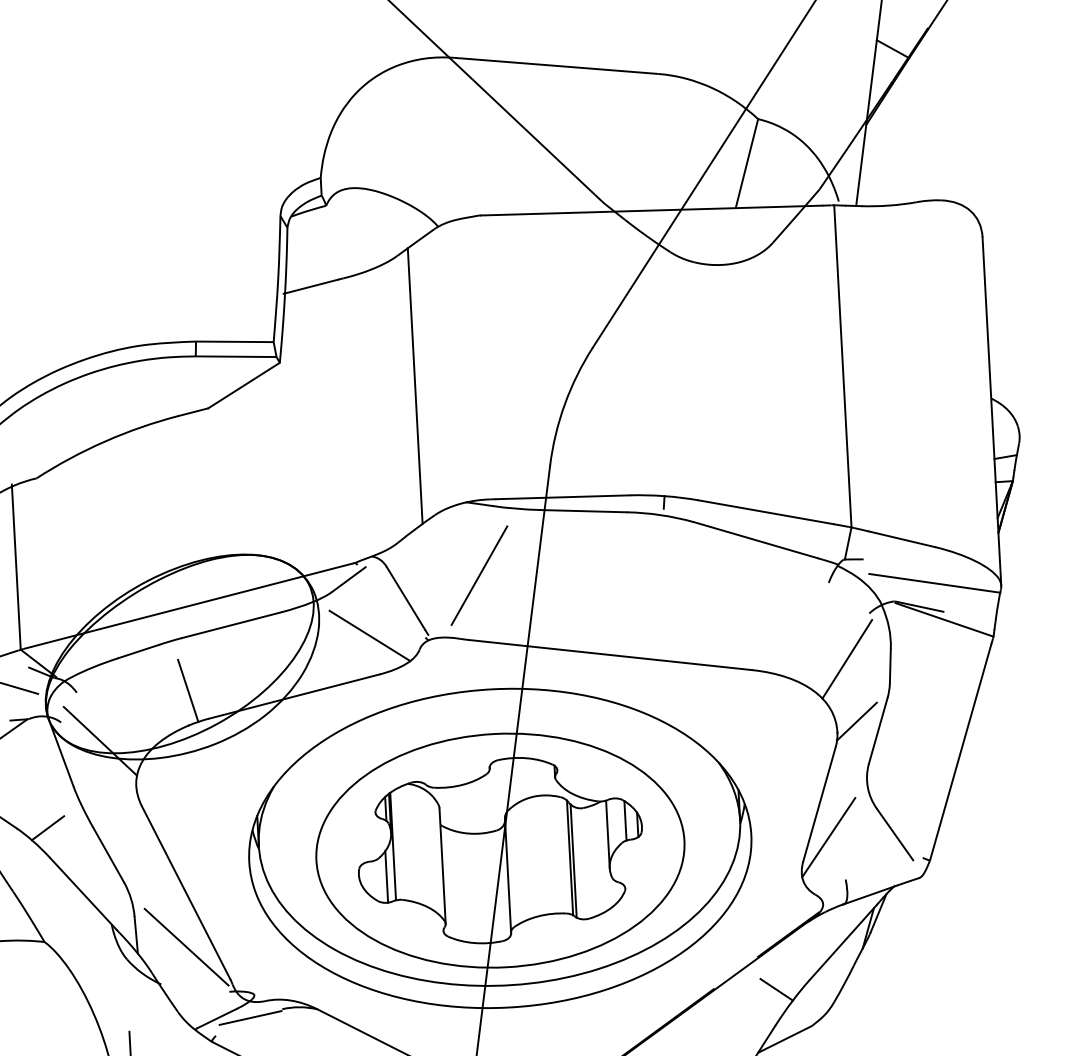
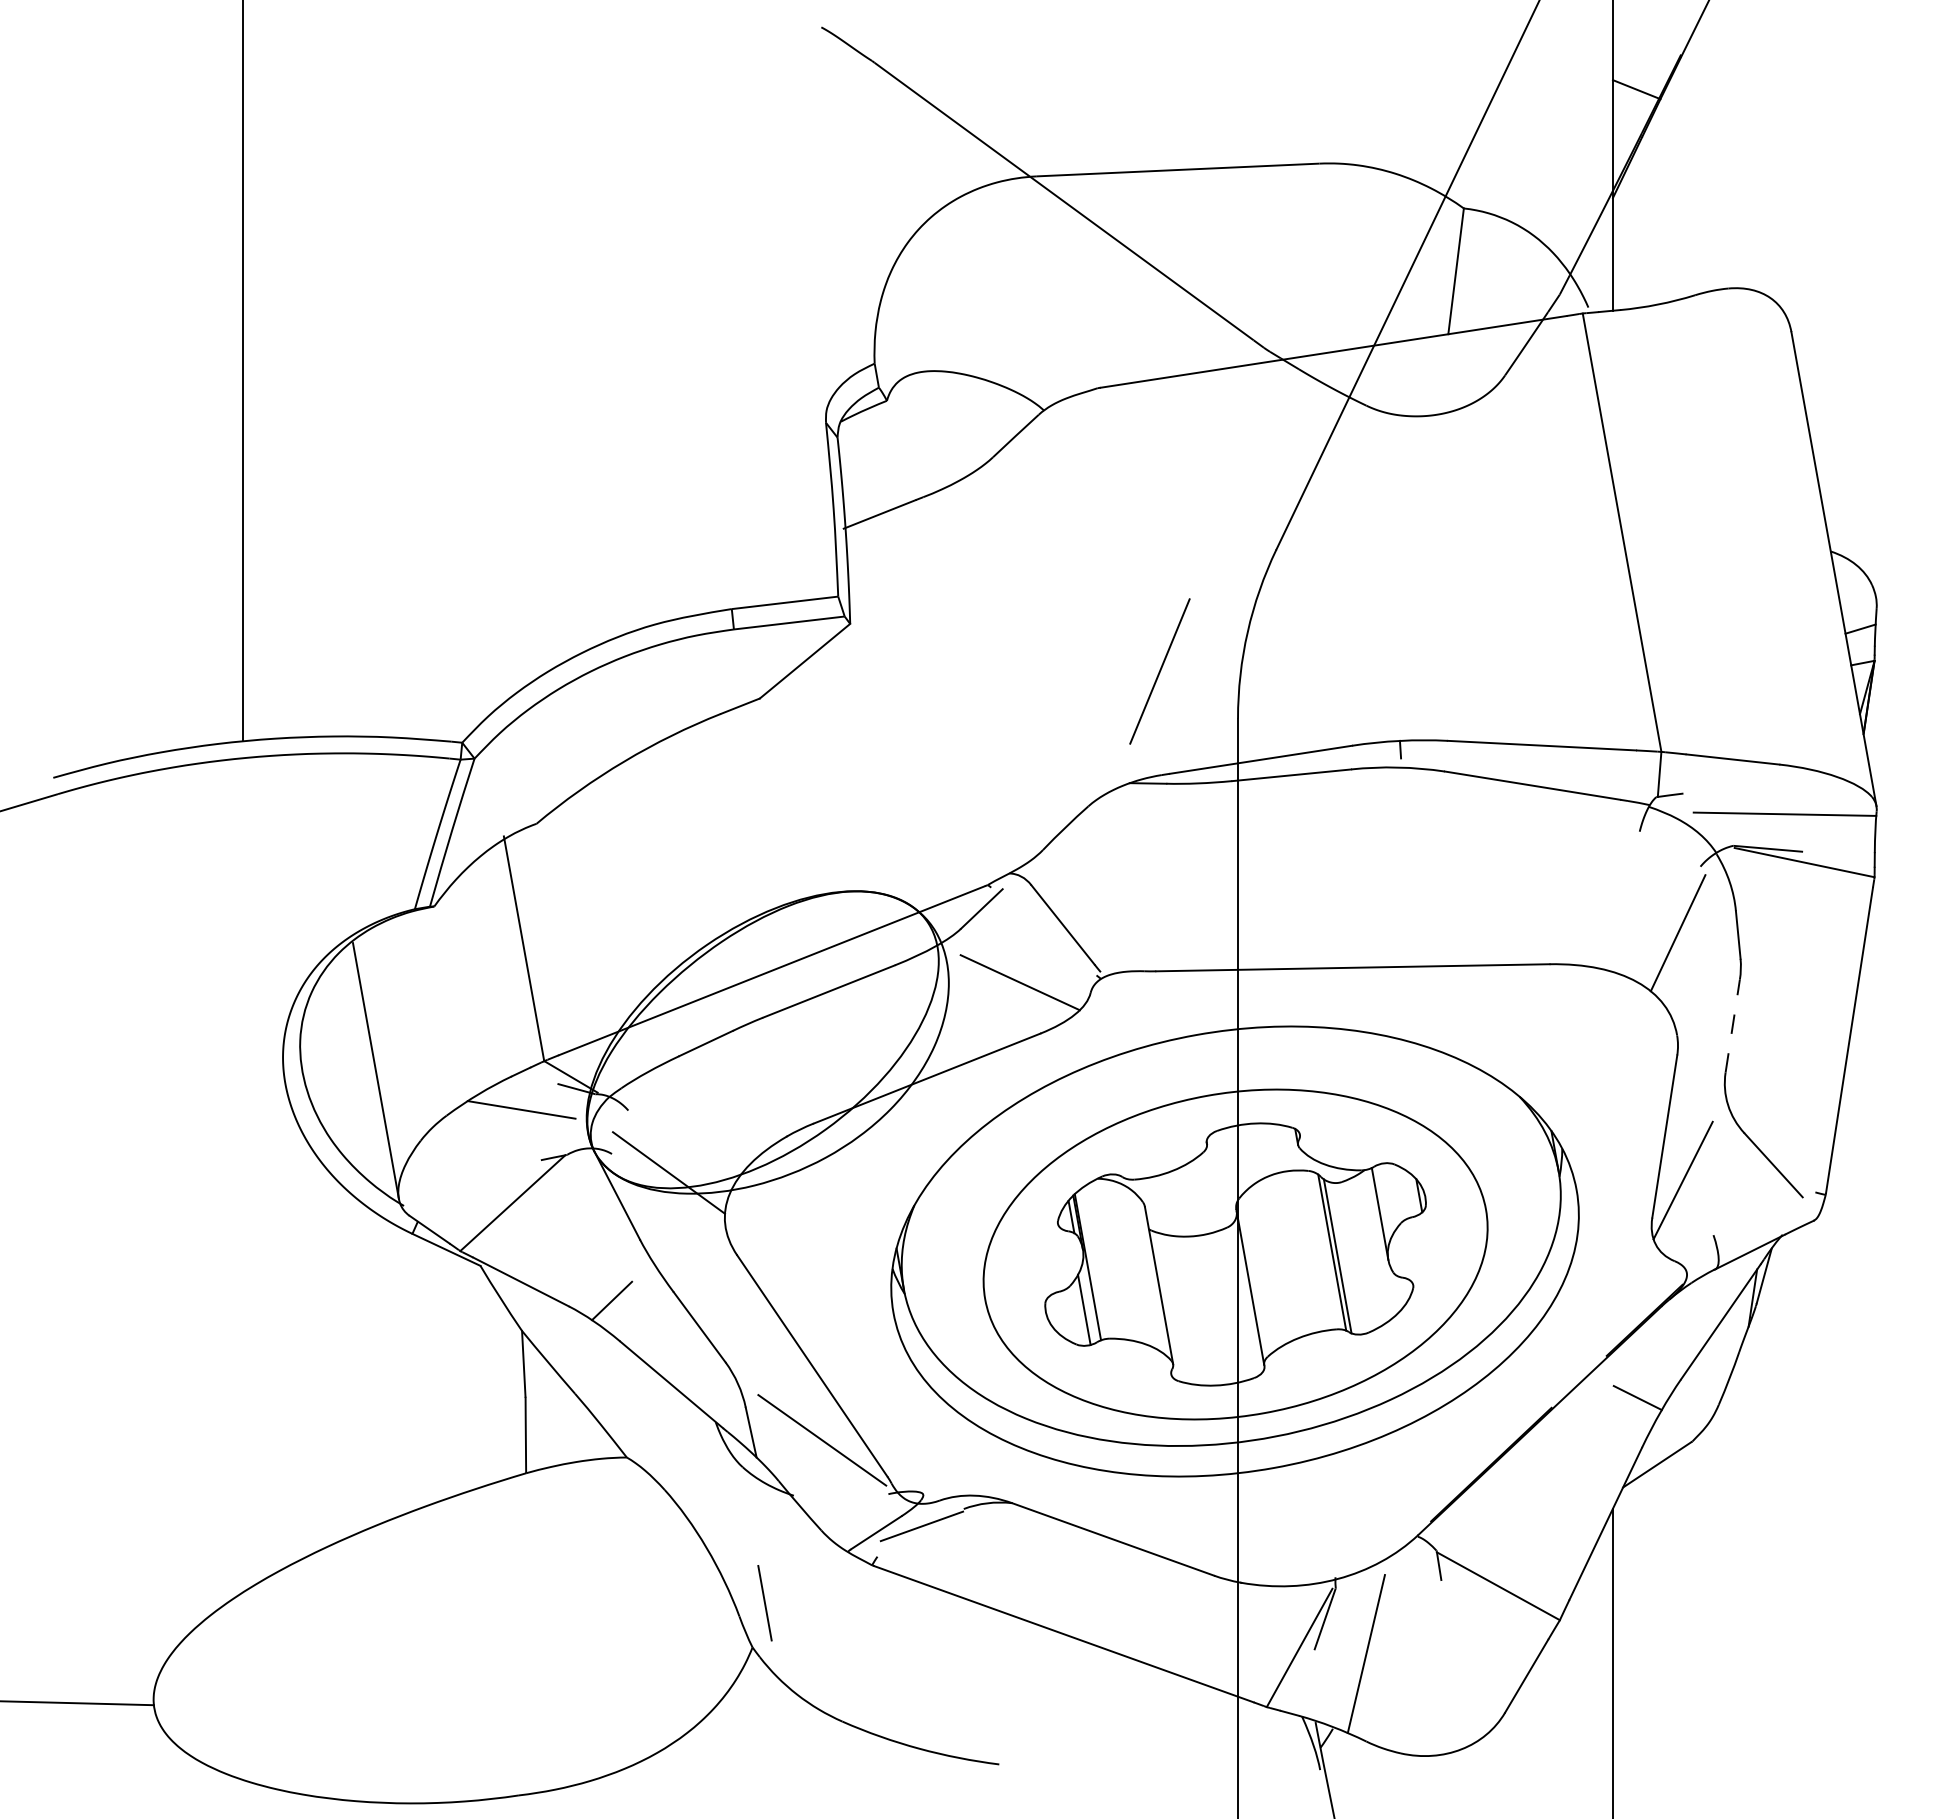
line: (415, 385) -> (1039, 632), removed
line: (479, 575) -> (1159, 671), moved
line: (188, 690) -> (780, 1088), removed
line: (857, 721) -> (1702, 1016), removed
line: (878, 731) -> (1732, 1026), solid -> dashed
line: (625, 820) -> (1401, 1192), removed

